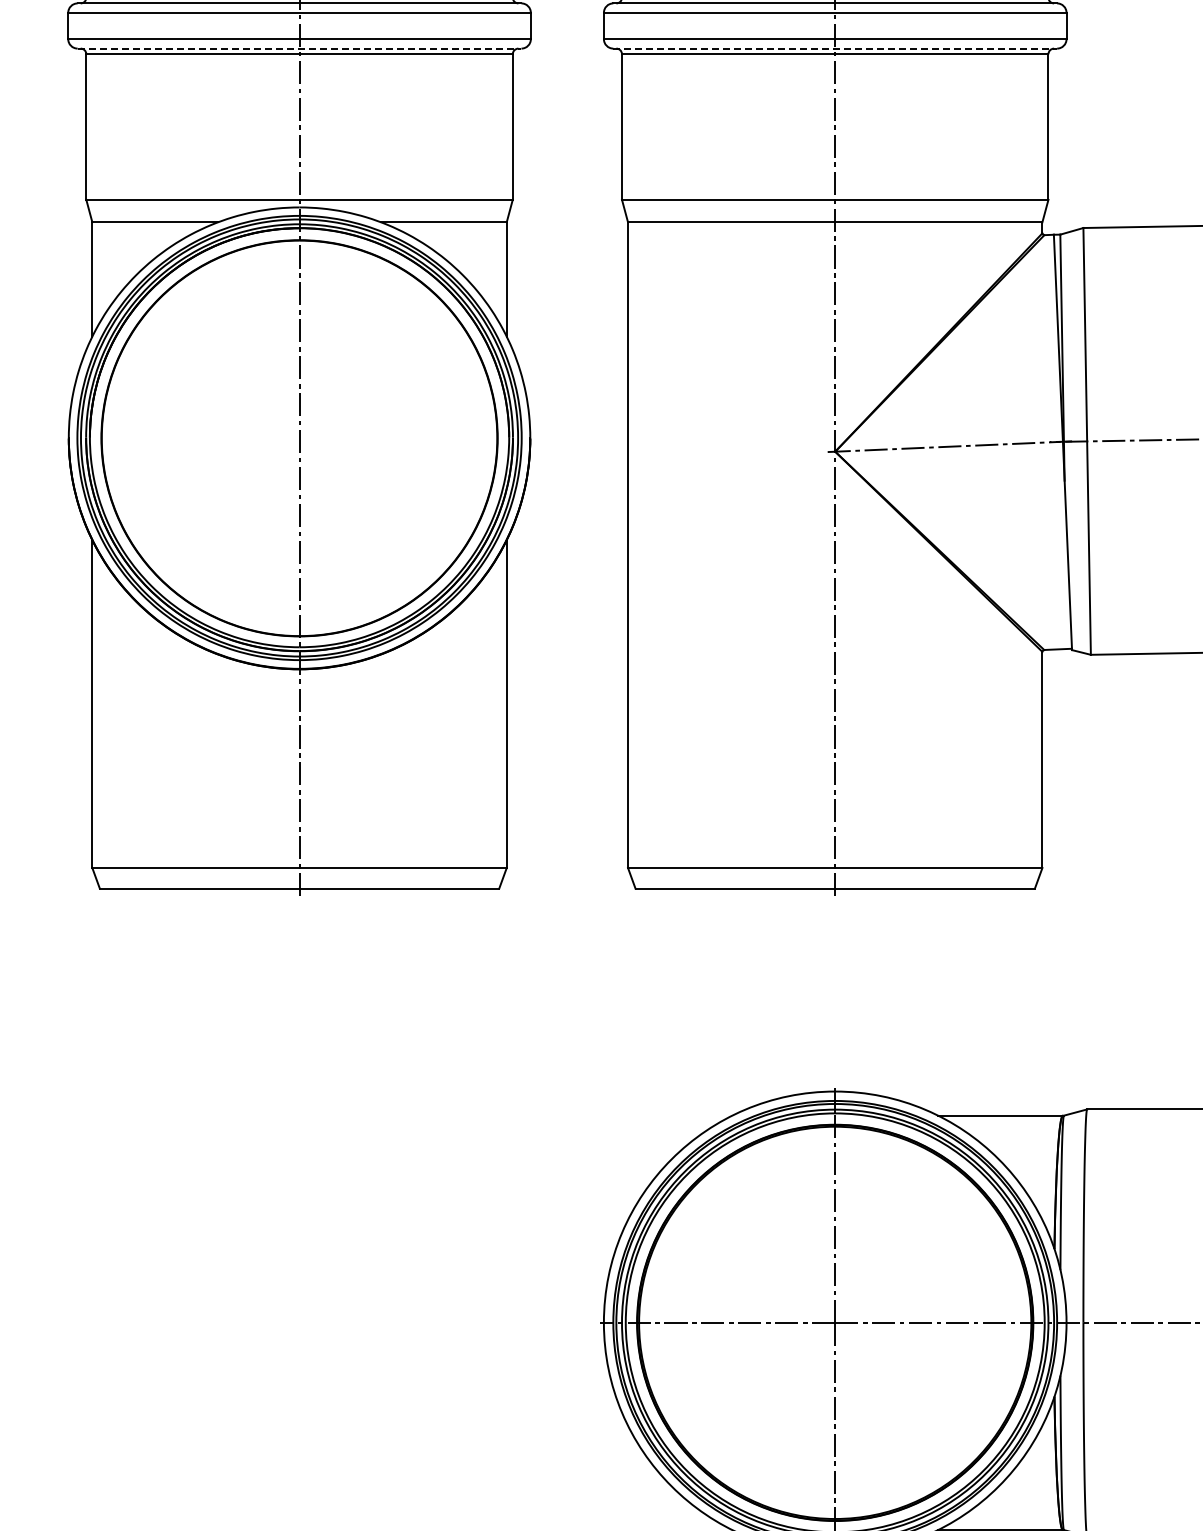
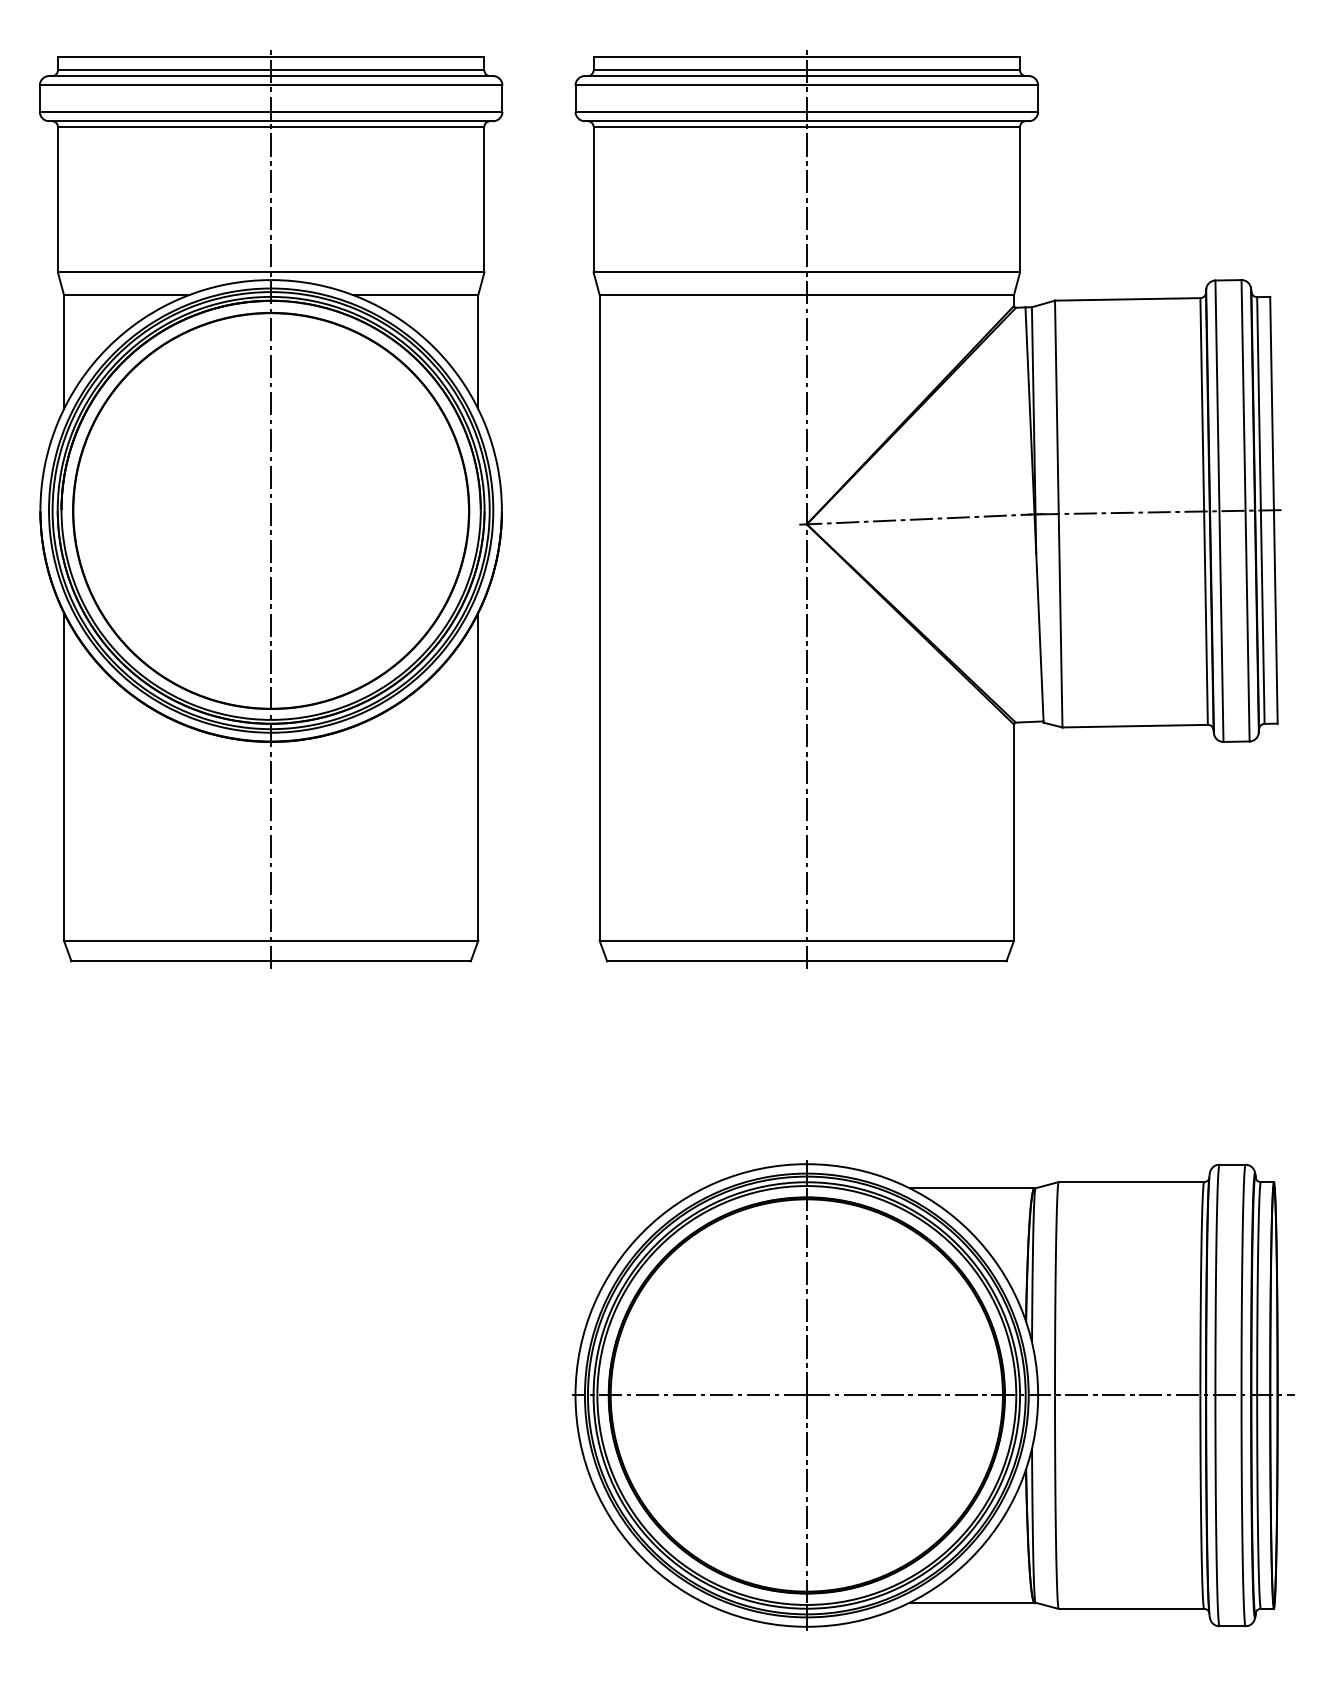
line: (299, 48) -> (271, 121), dashed -> solid
line: (834, 48) -> (806, 121), dashed -> solid

